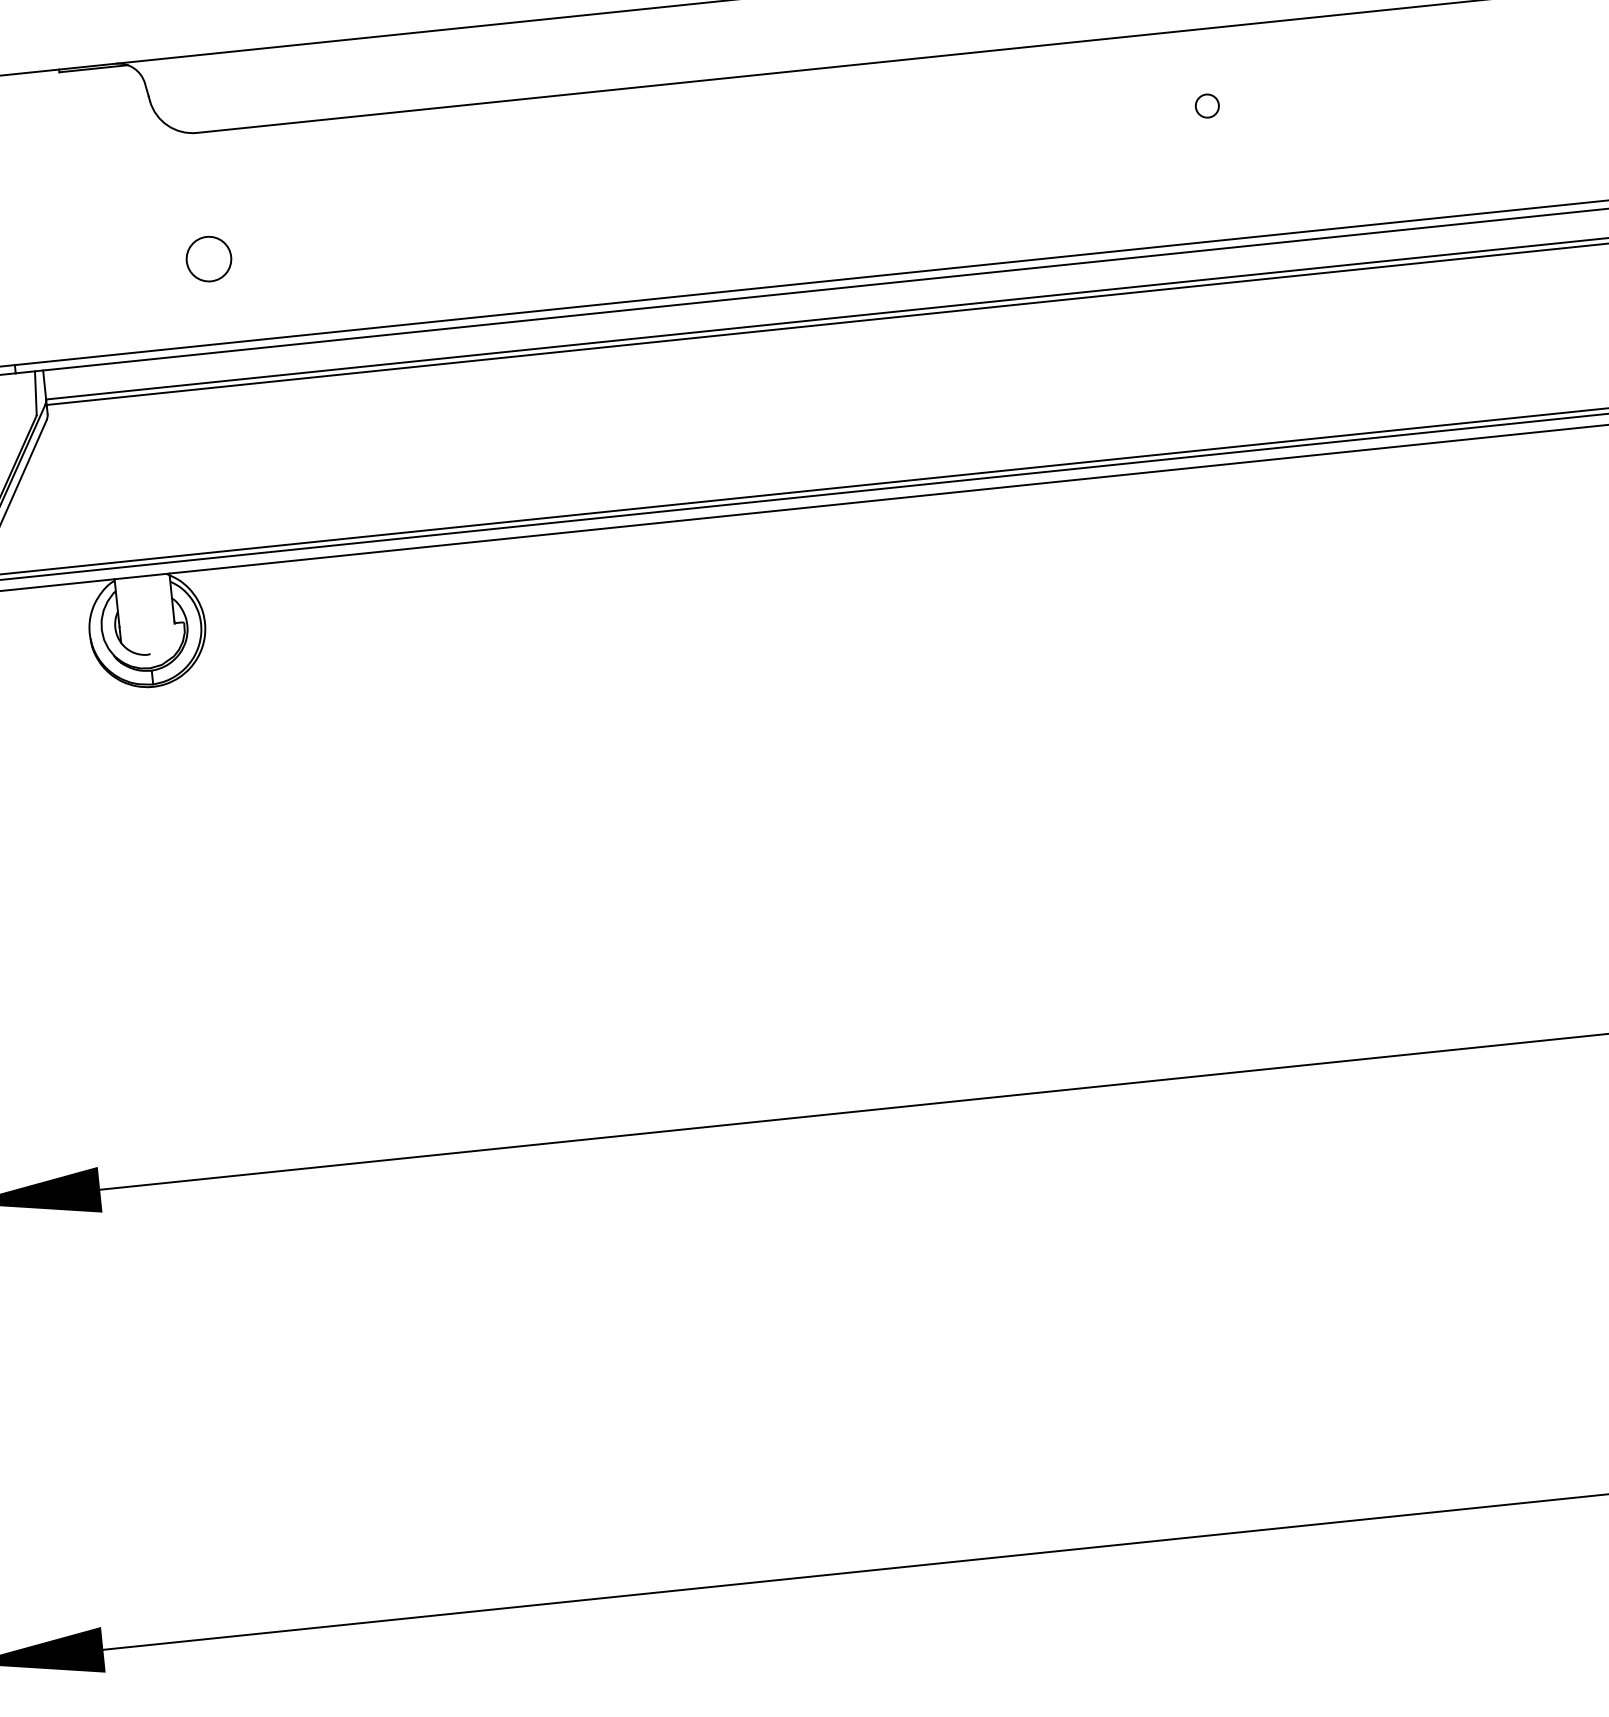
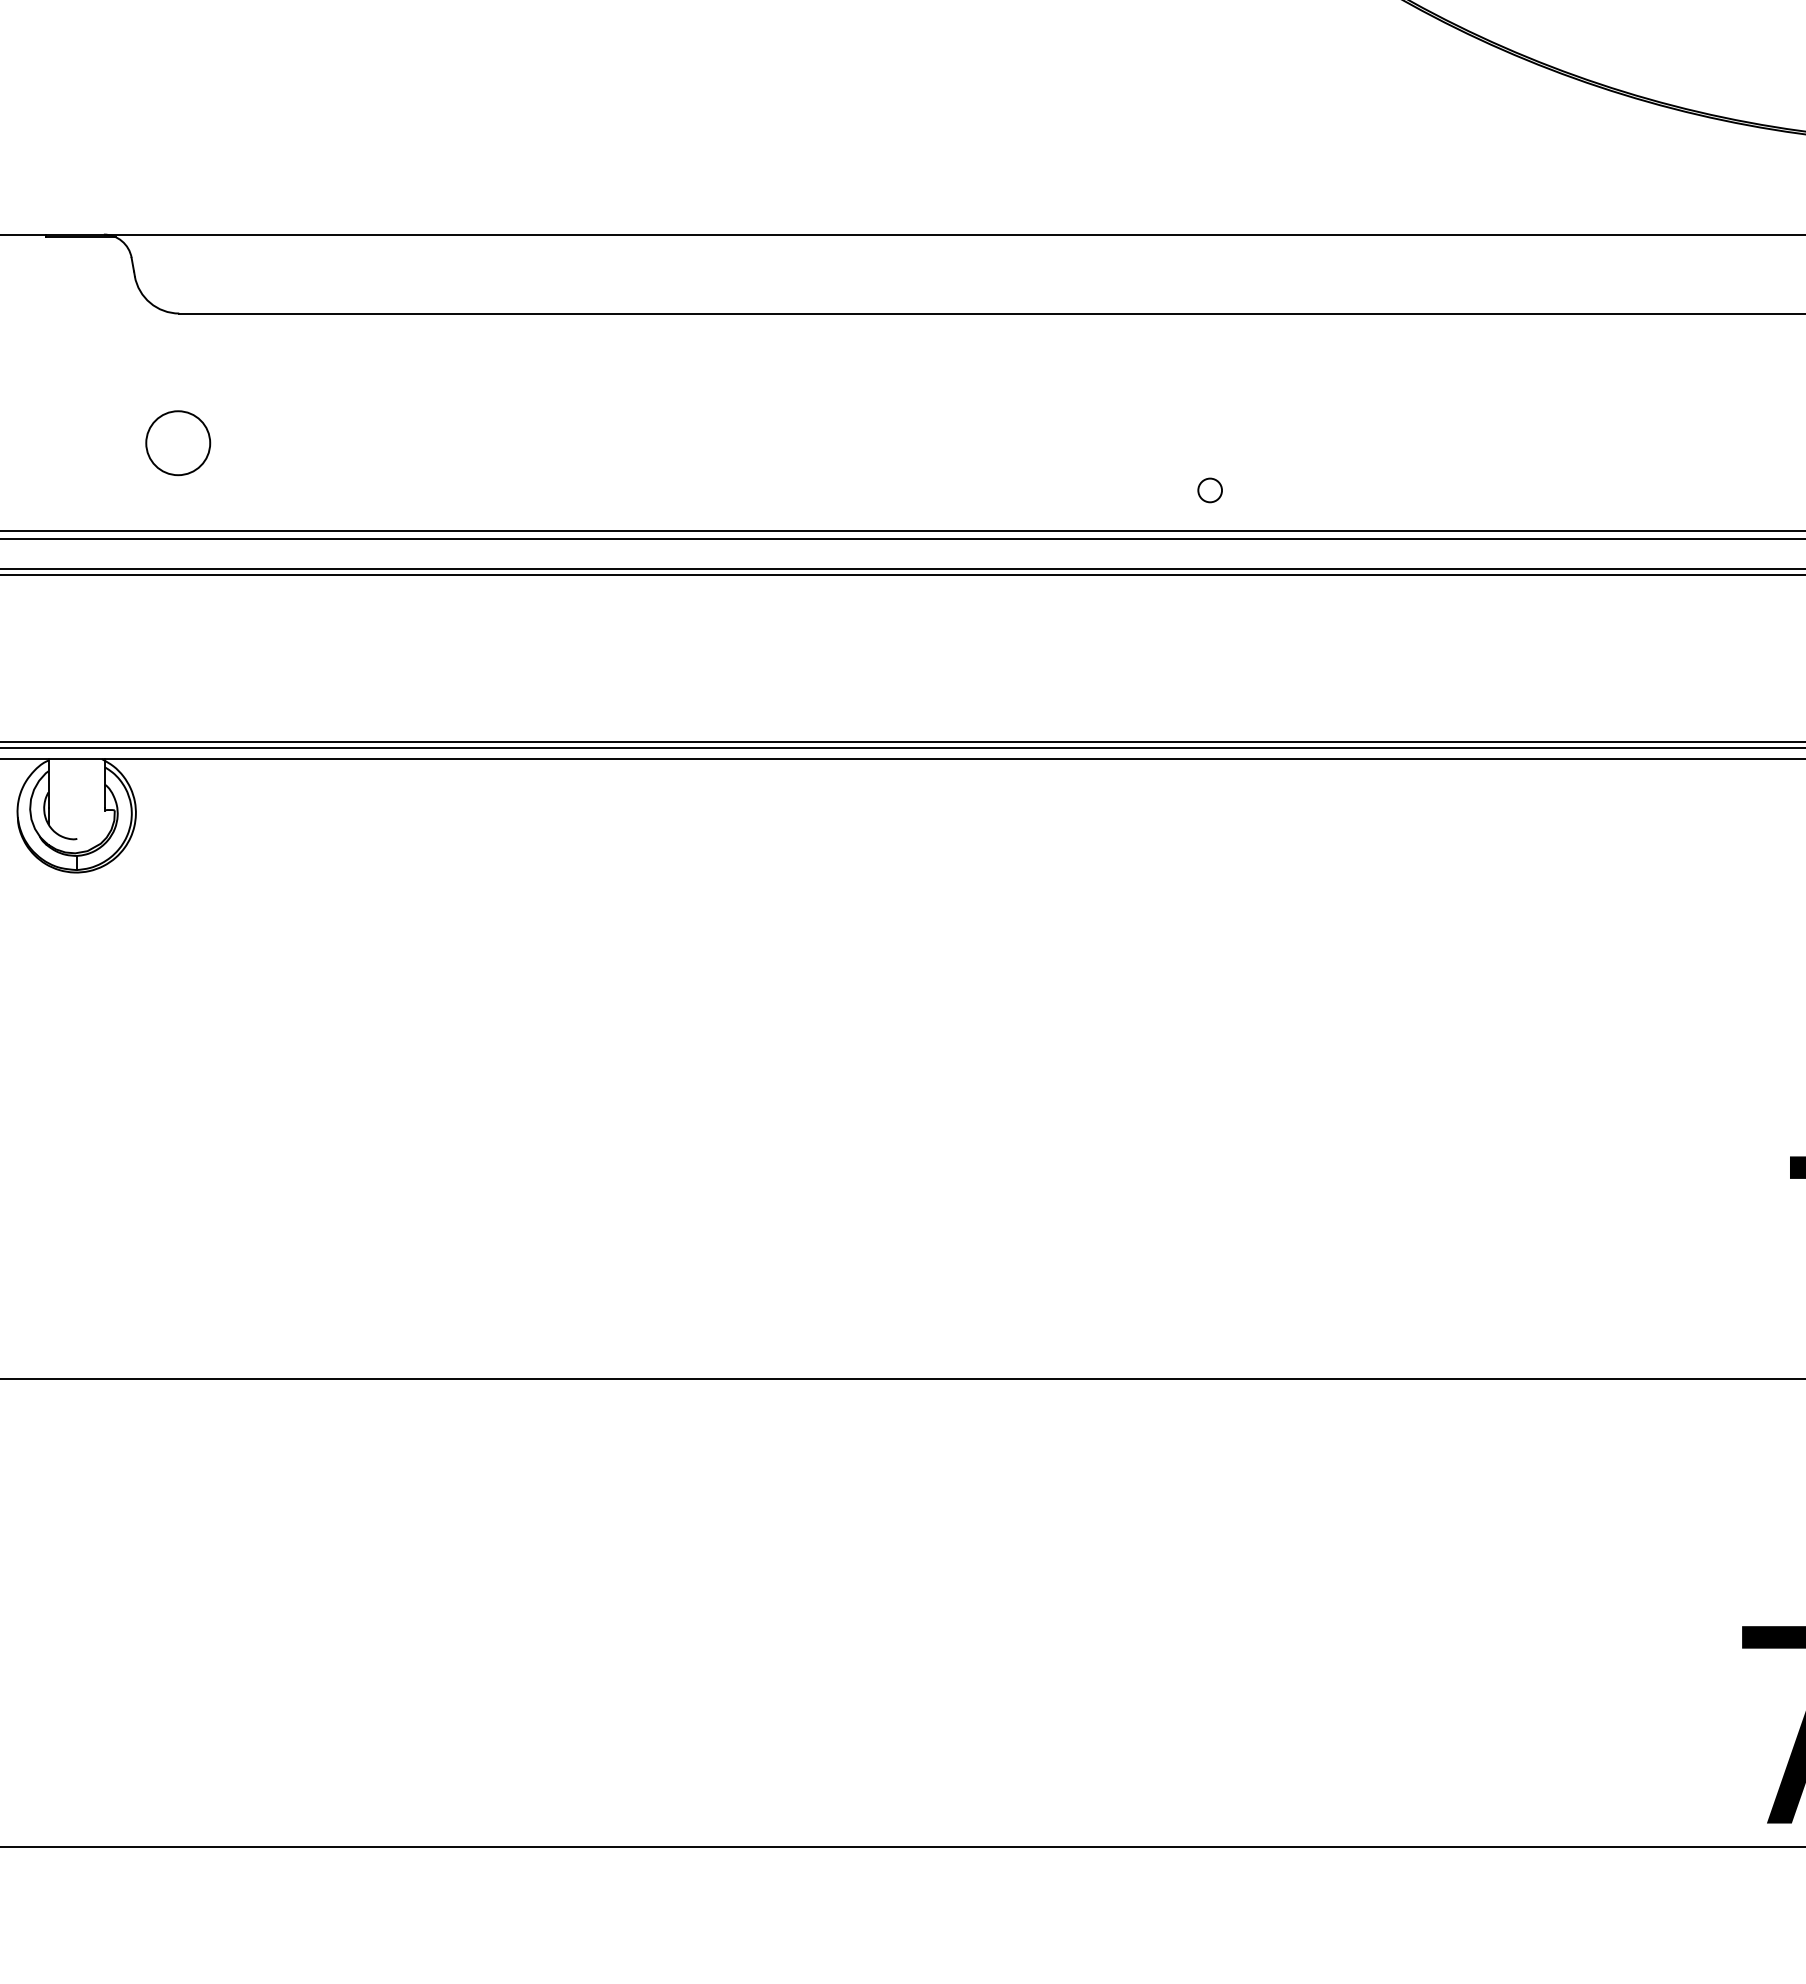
circle: (1206, 106) -> (1209, 490), moved
circle: (209, 259) -> (178, 443), size x1.4

